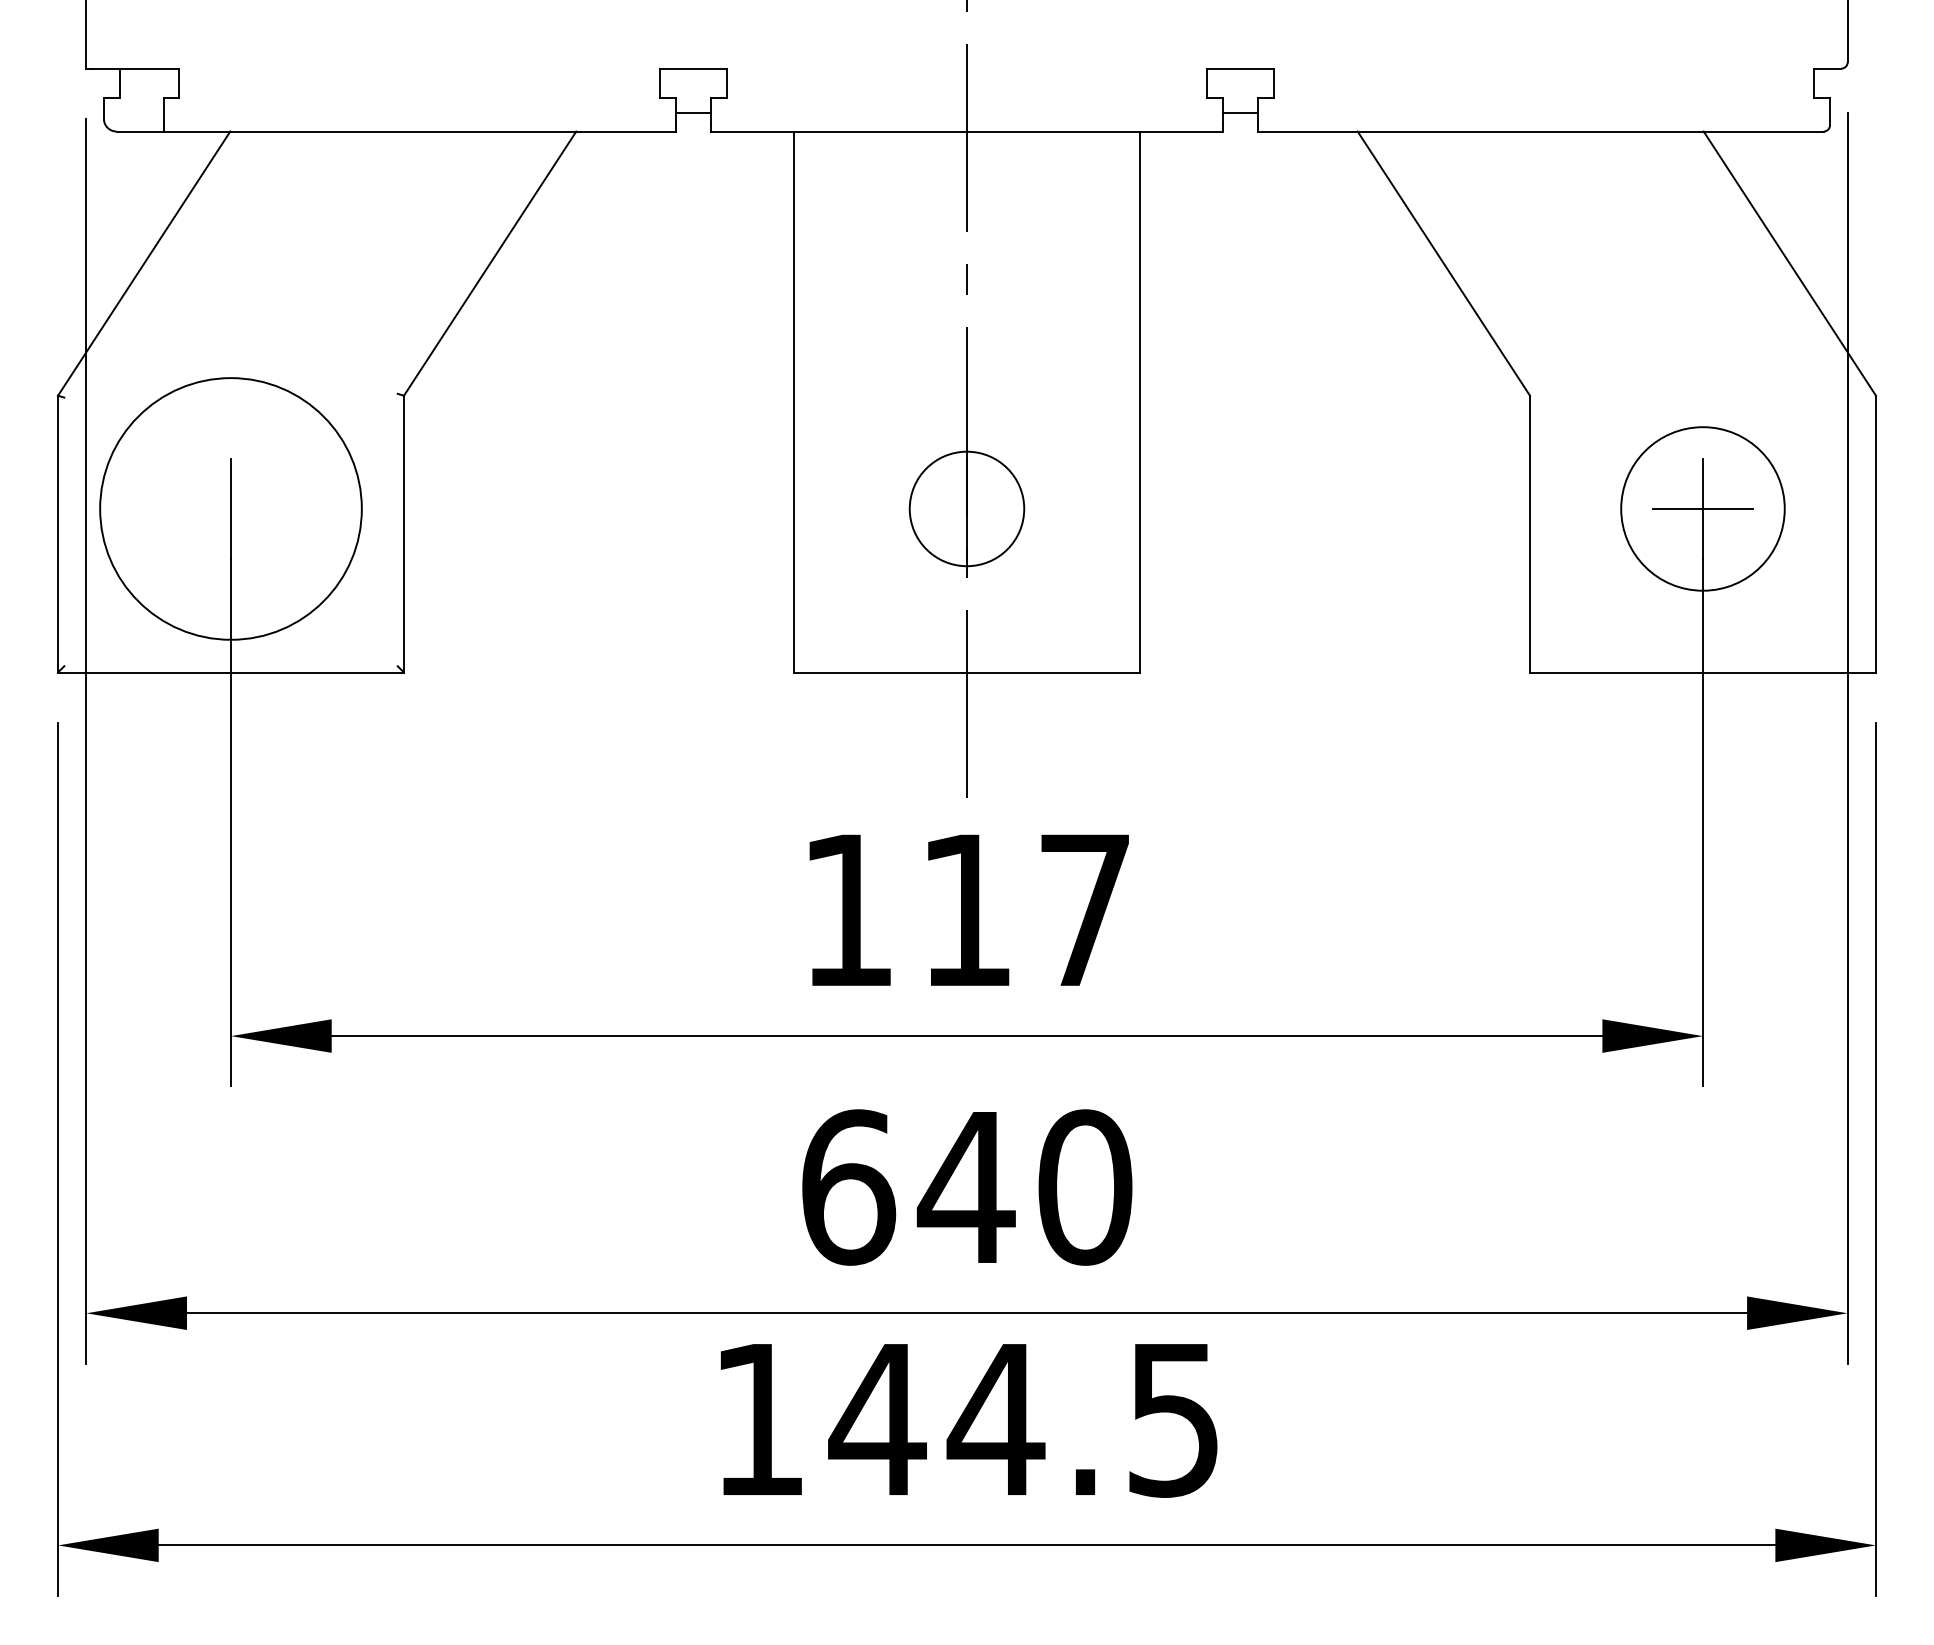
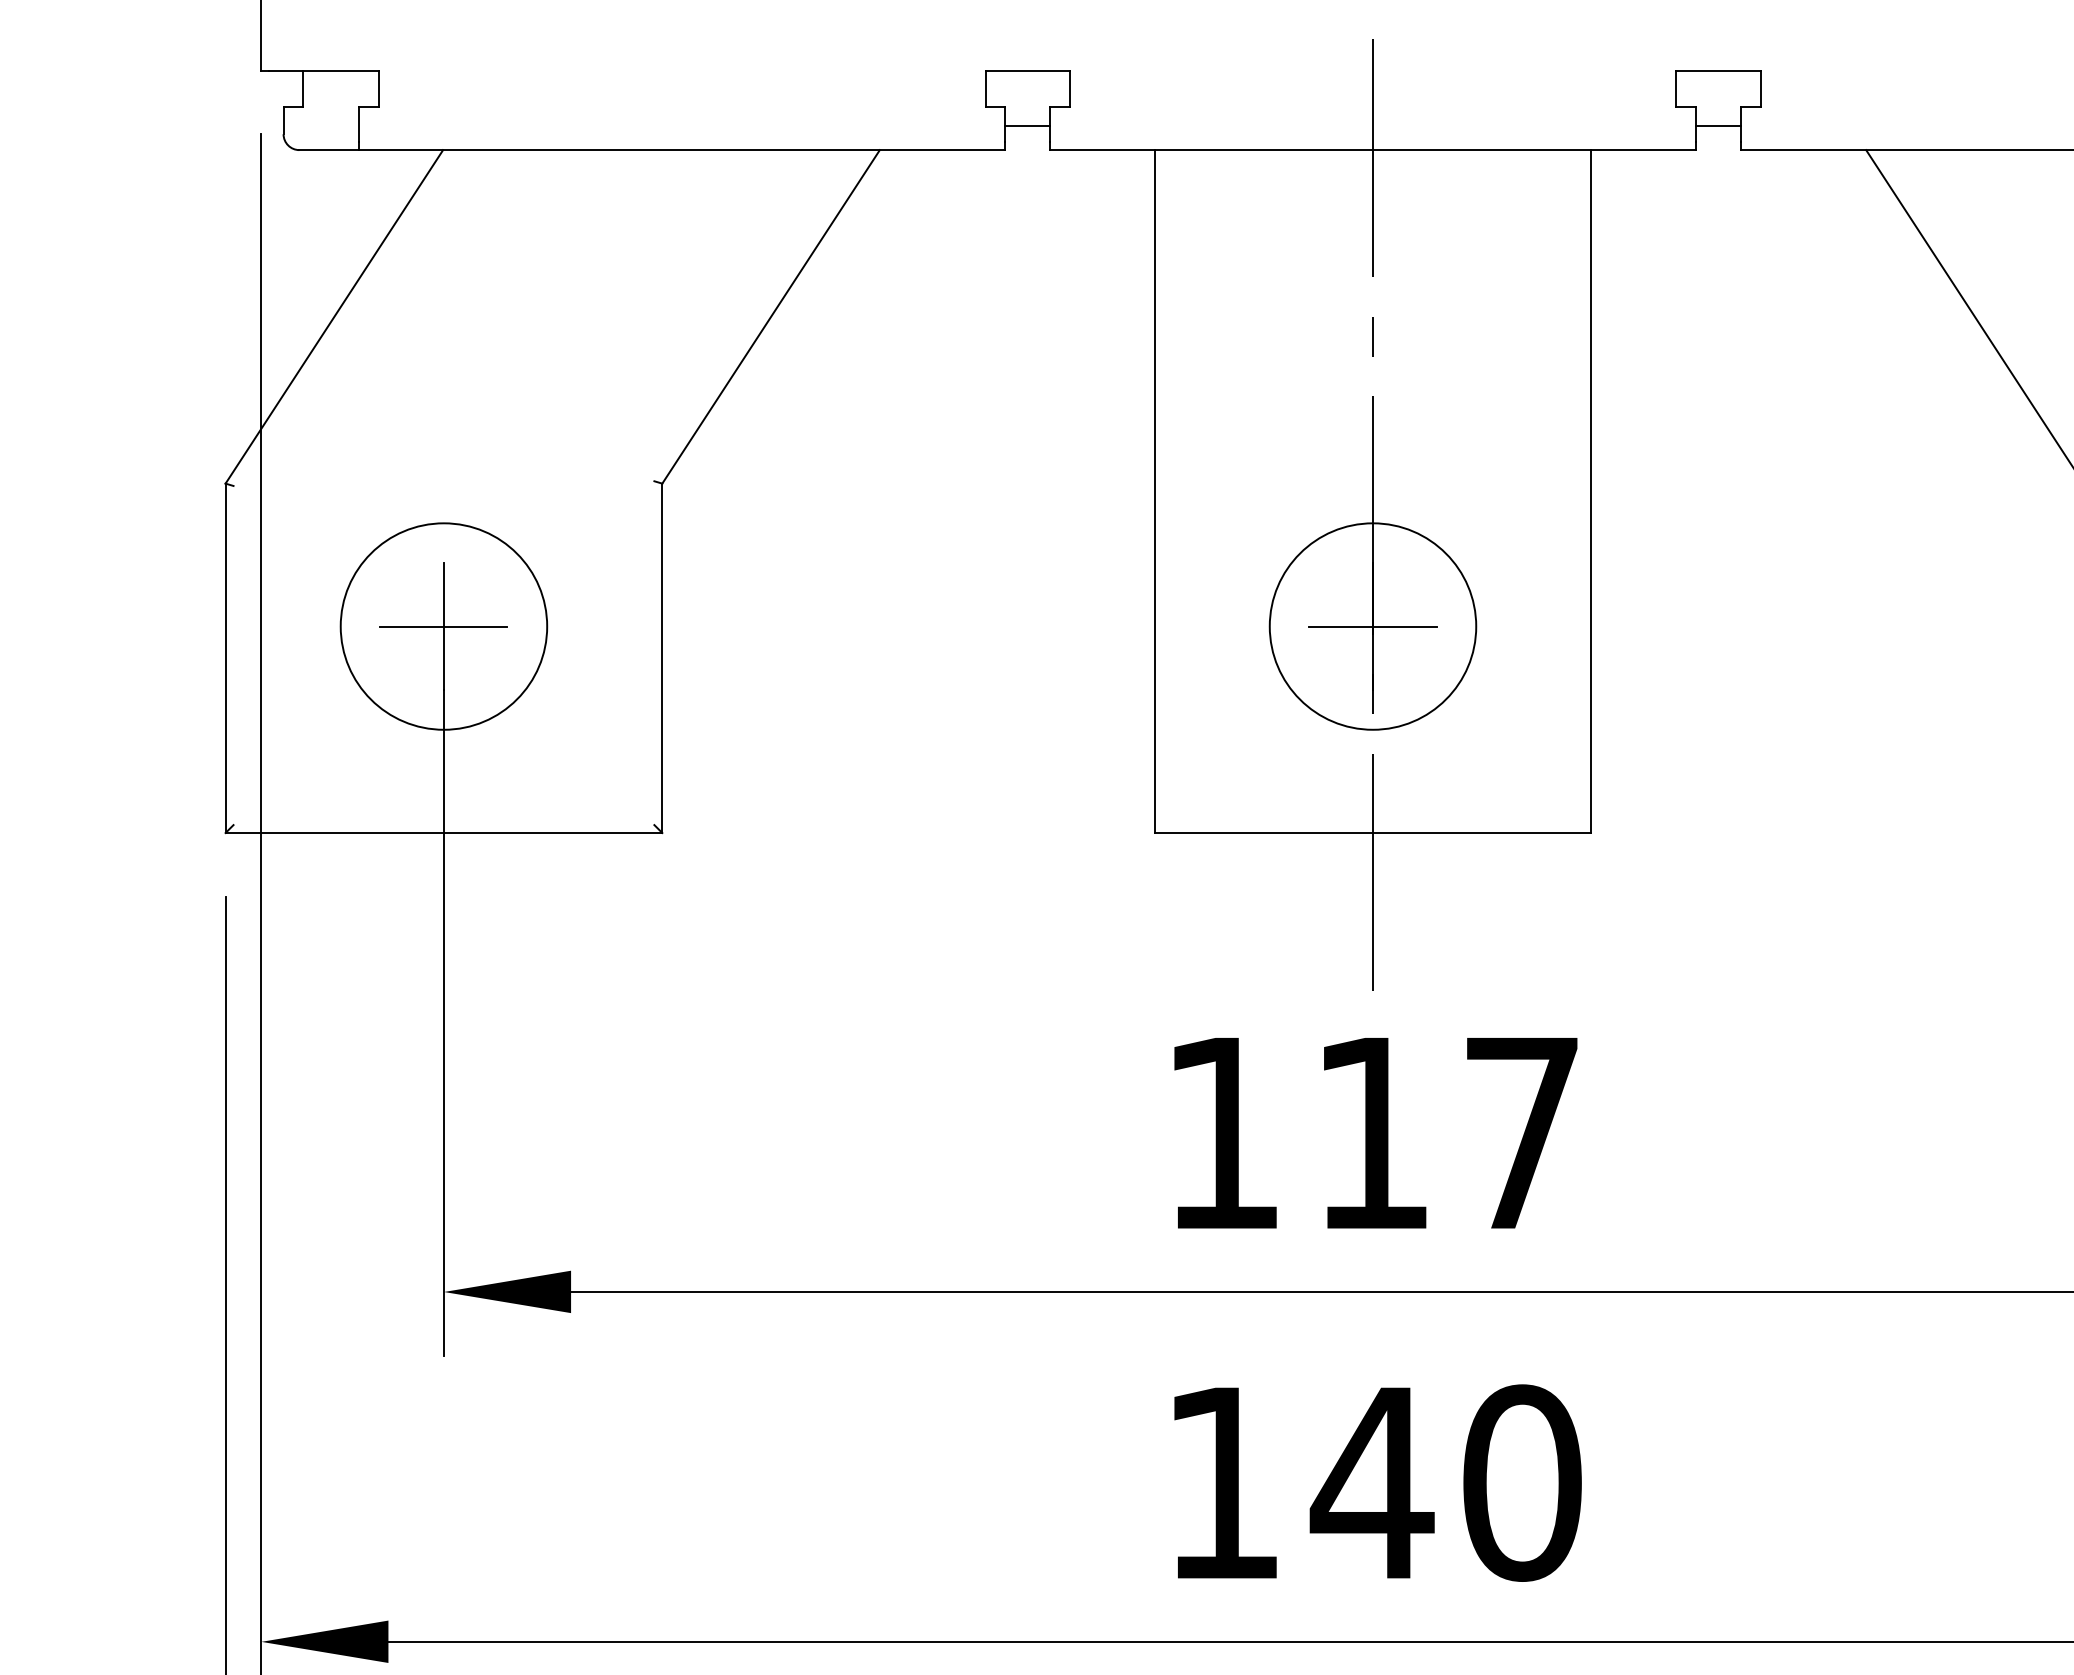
circle: (230, 508) -> (443, 625), size x0.62
line: (230, 508) -> (443, 625), added
circle: (966, 508) -> (1372, 625), size x1.43
line: (966, 508) -> (1372, 625), added
text: (849, 1187) -> (1224, 1483), 640 -> 140

